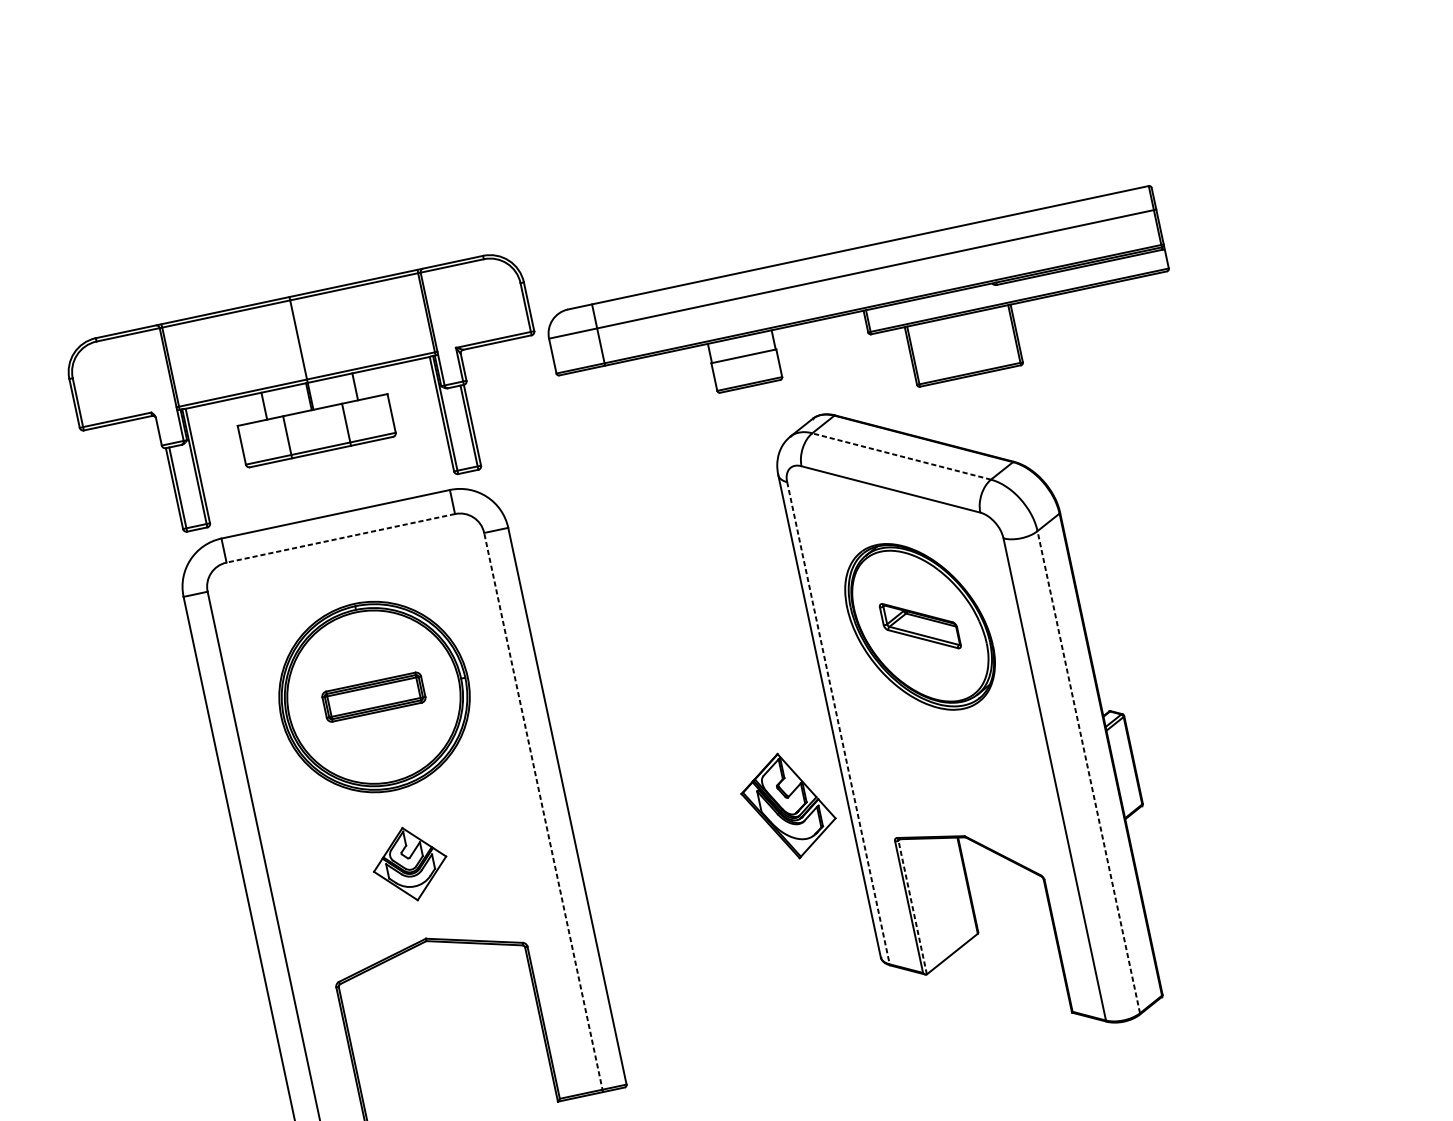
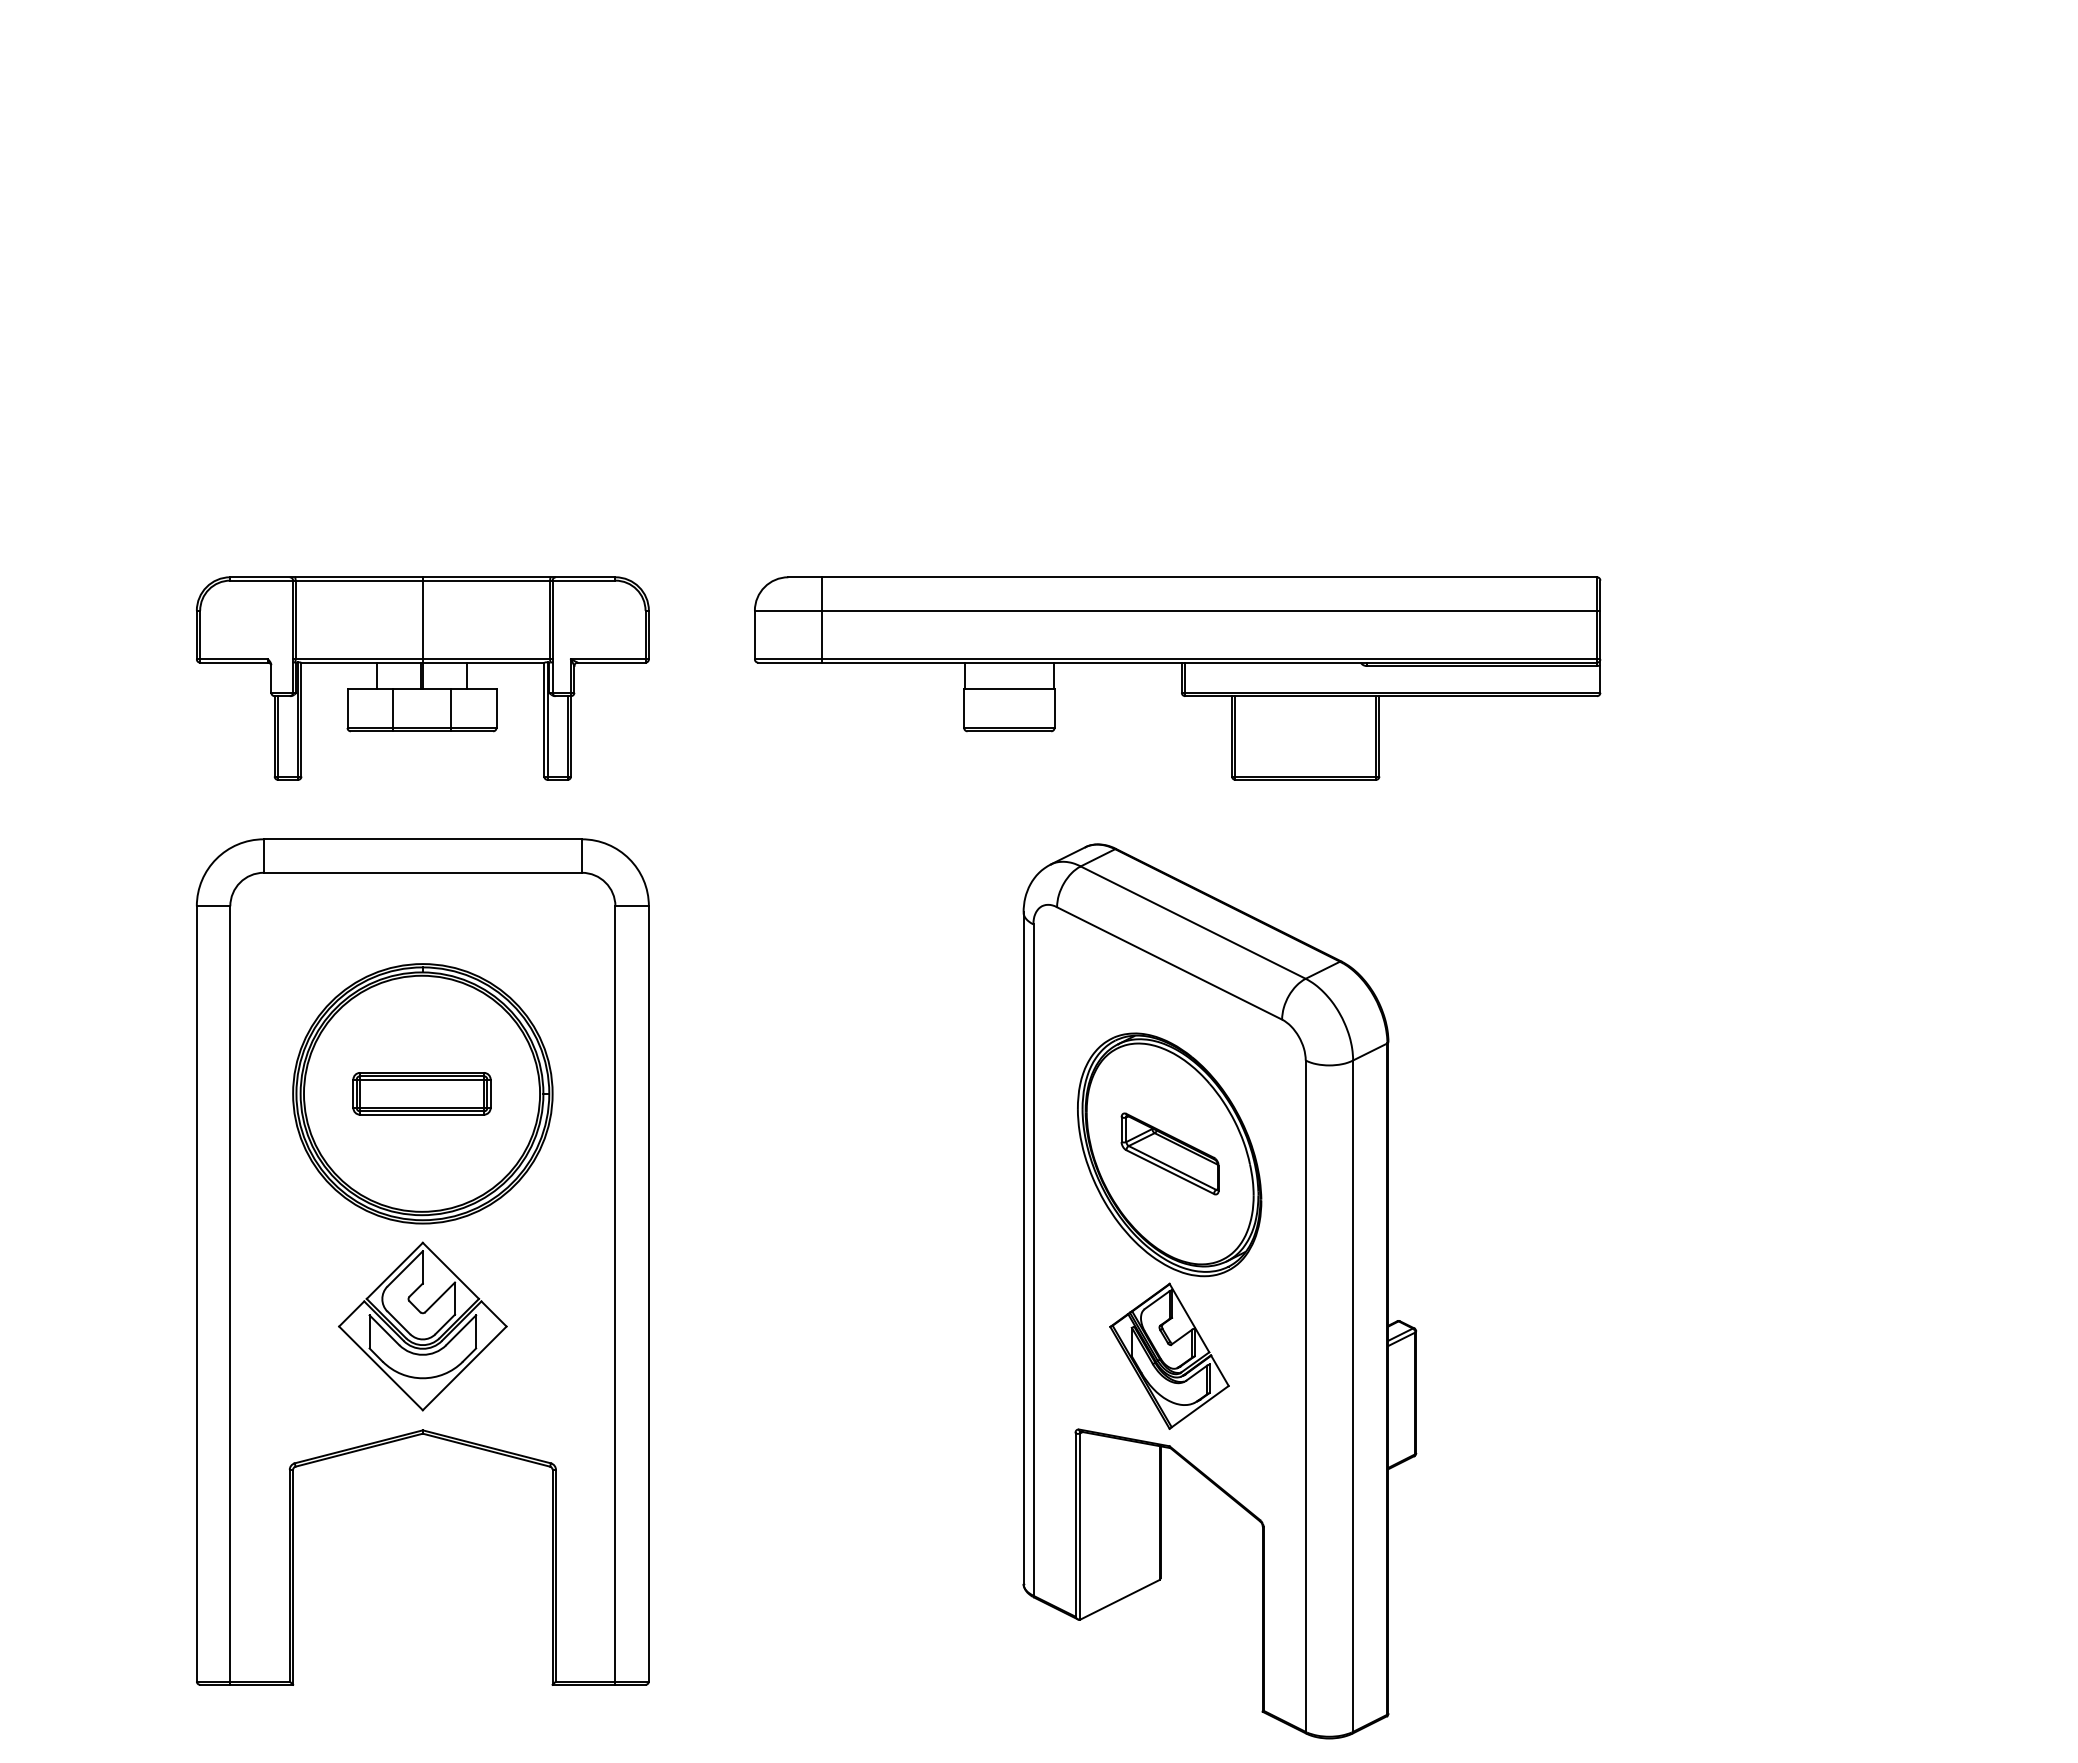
part: (862, 322) -> (1177, 678), moved
part: (310, 398) -> (422, 678), size x0.71
line: (901, 456) -> (1193, 922), dashed -> solid
line: (340, 538) -> (422, 872), dashed -> solid
line: (838, 723) -> (1033, 1260), dashed -> solid
line: (1089, 772) -> (1353, 1396), dashed -> solid
part: (788, 805) -> (1169, 1355), moved
line: (543, 812) -> (615, 1295), dashed -> solid
part: (409, 864) -> (422, 1326), size x1.67
line: (912, 907) -> (1080, 1526), dashed -> solid

